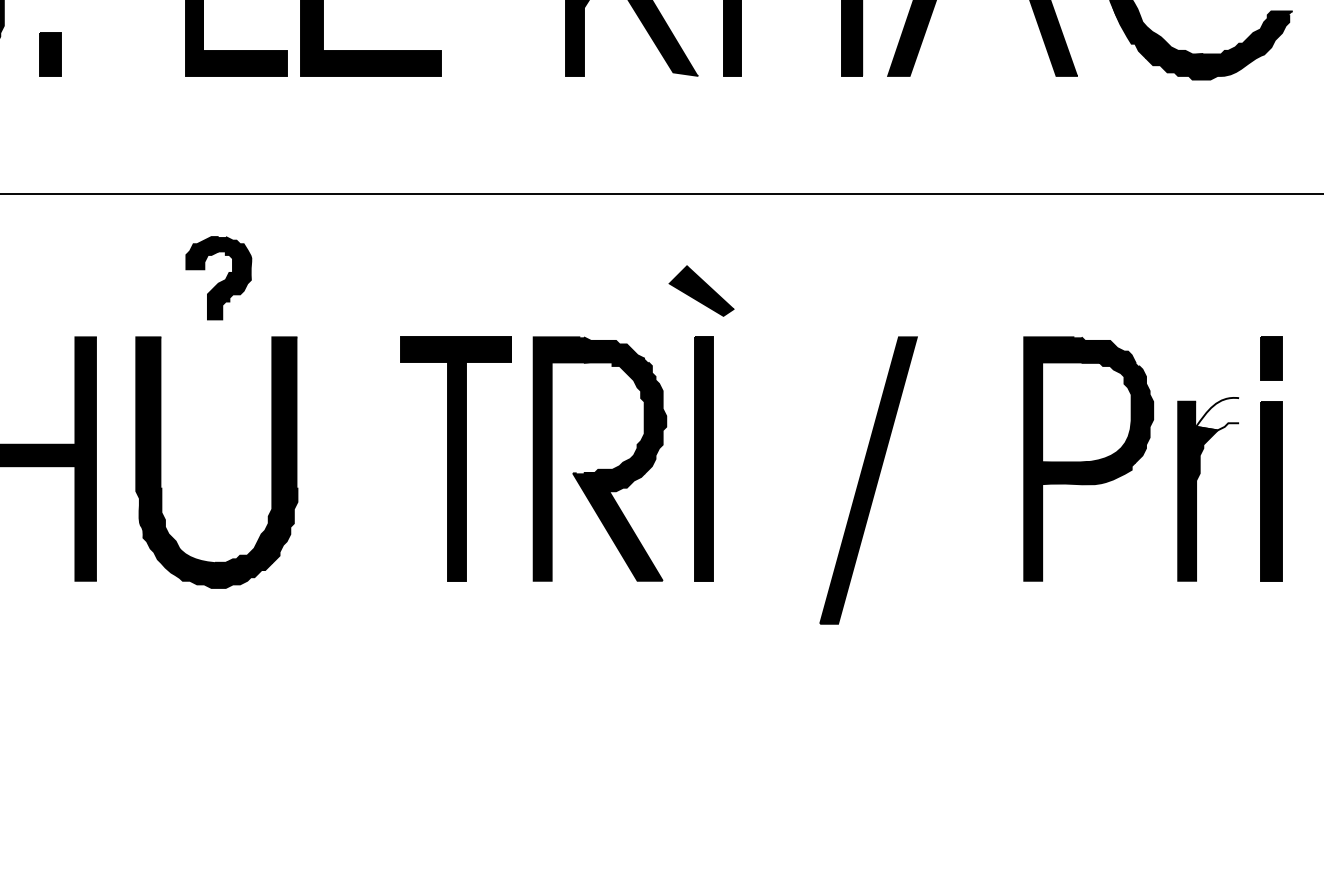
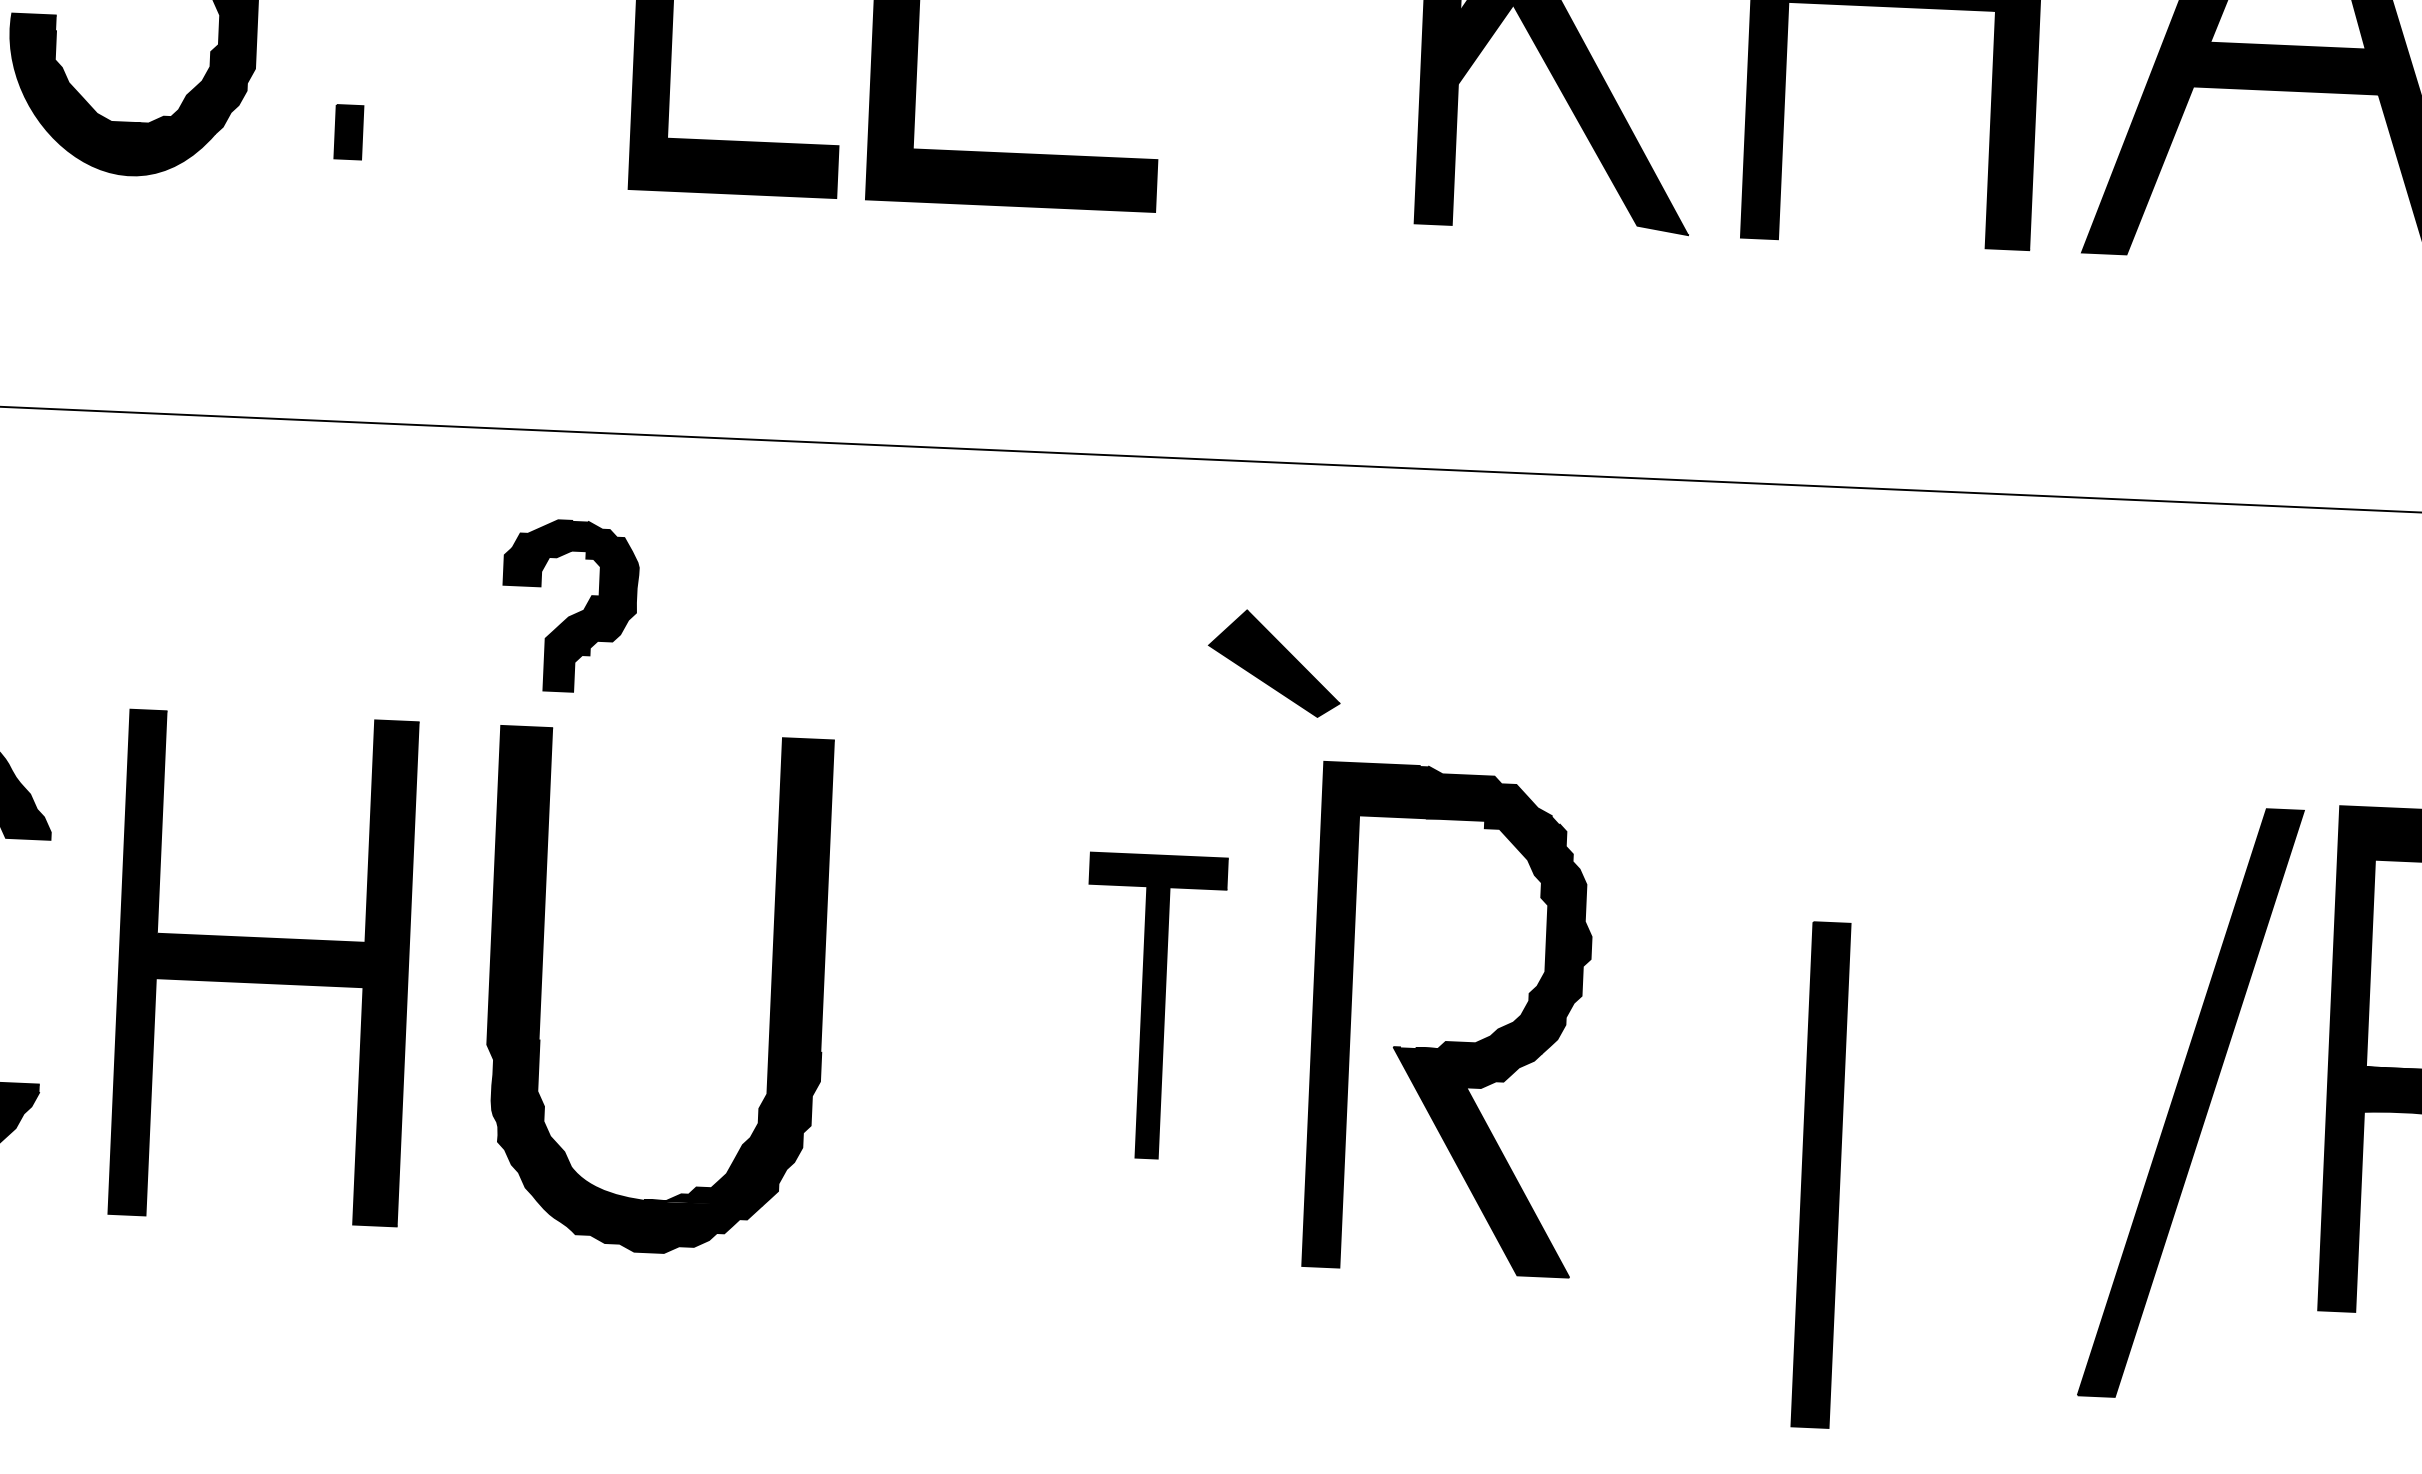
part: (50, 54) -> (349, 132), size x0.6
part: (218, 278) -> (569, 606), moved
part: (701, 290) -> (1274, 662), moved
part: (455, 458) -> (1151, 1005), size x0.6
part: (703, 458) -> (1820, 1173), moved
part: (868, 480) -> (2190, 1102), moved

